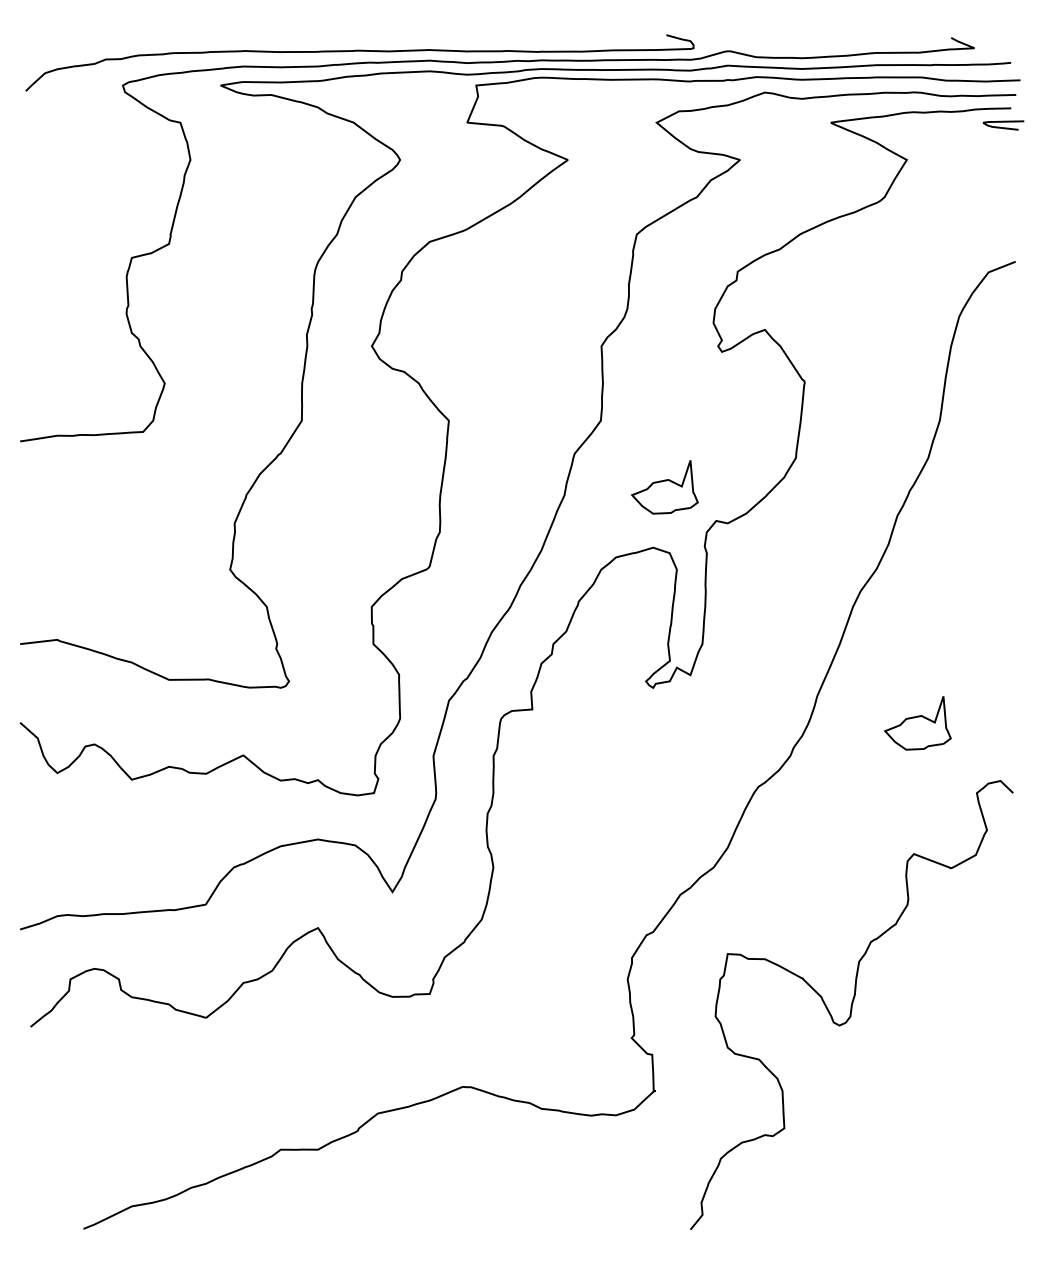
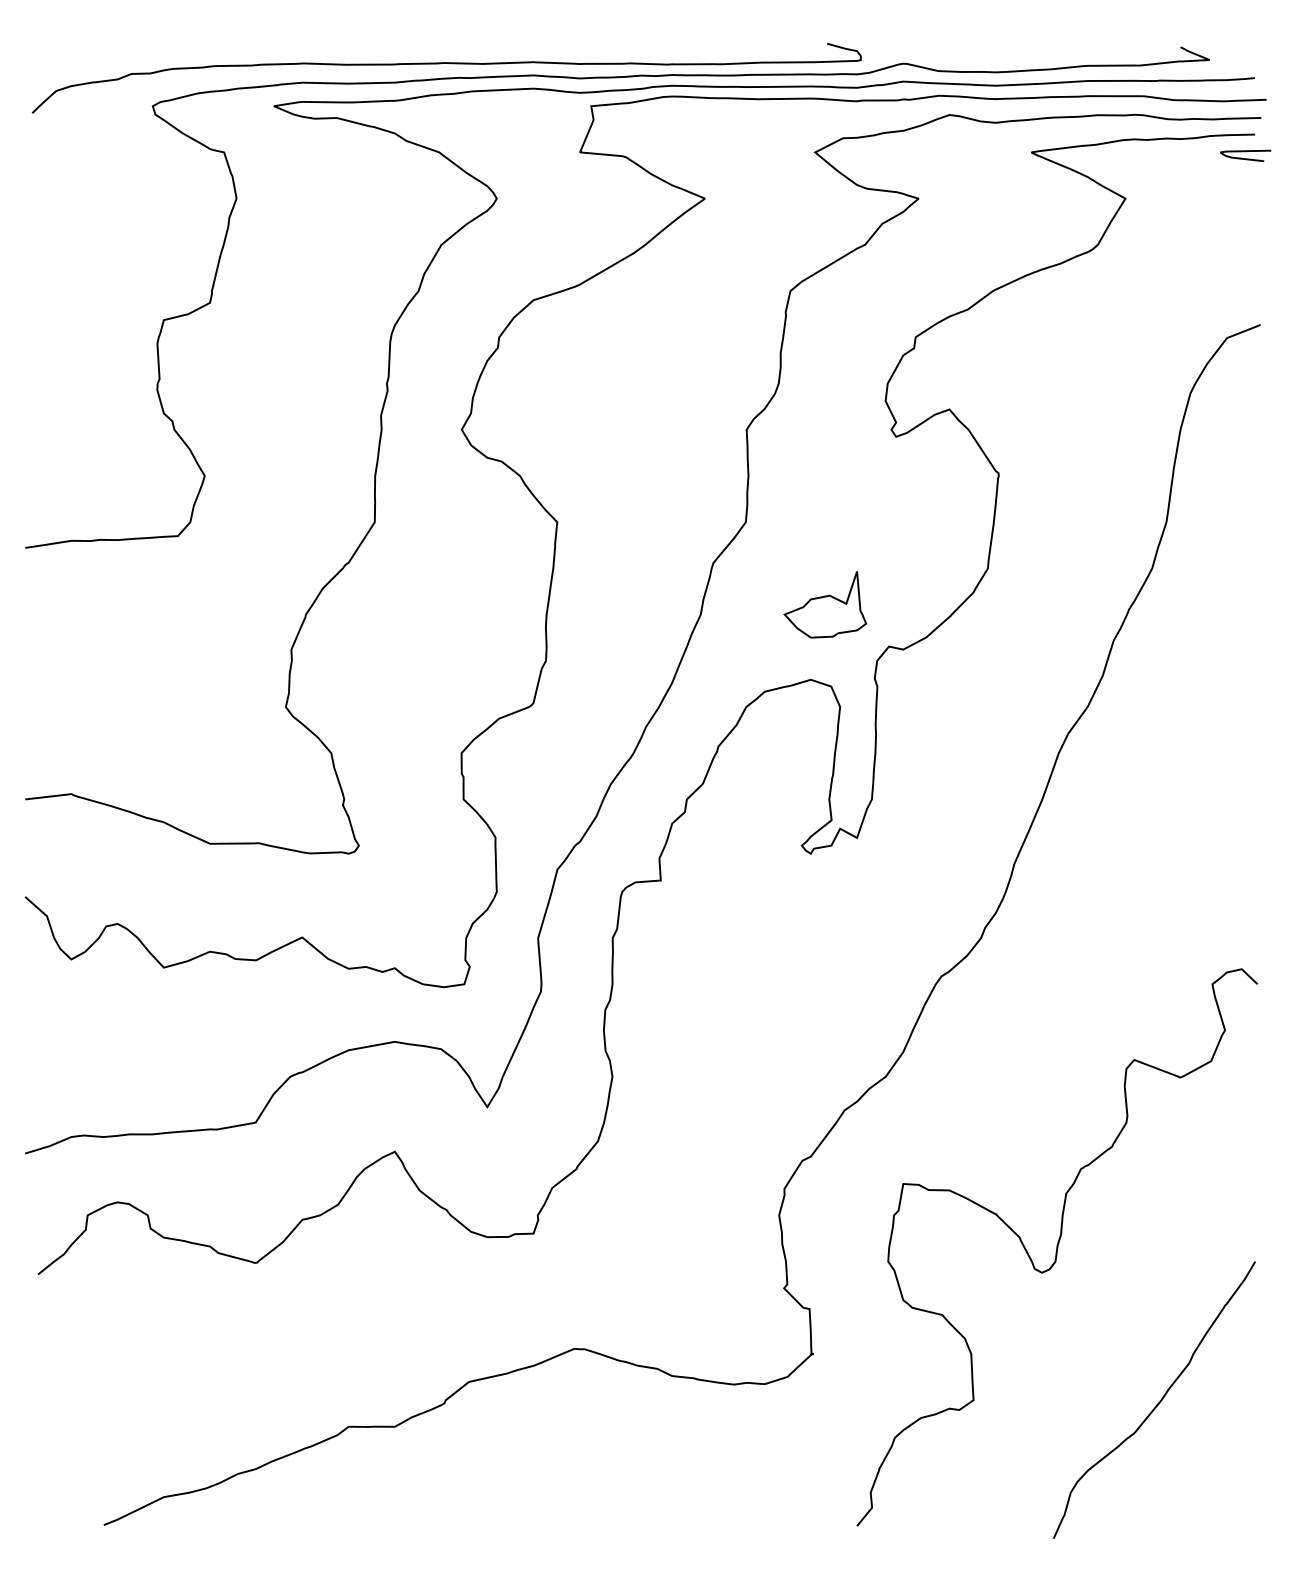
part: (917, 723) -> (1138, 897), removed
curve: (932, 1130) -> (1157, 1402), added

